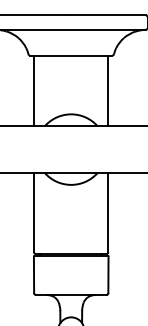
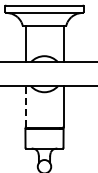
line: (34, 210) -> (25, 105), solid -> dashed

